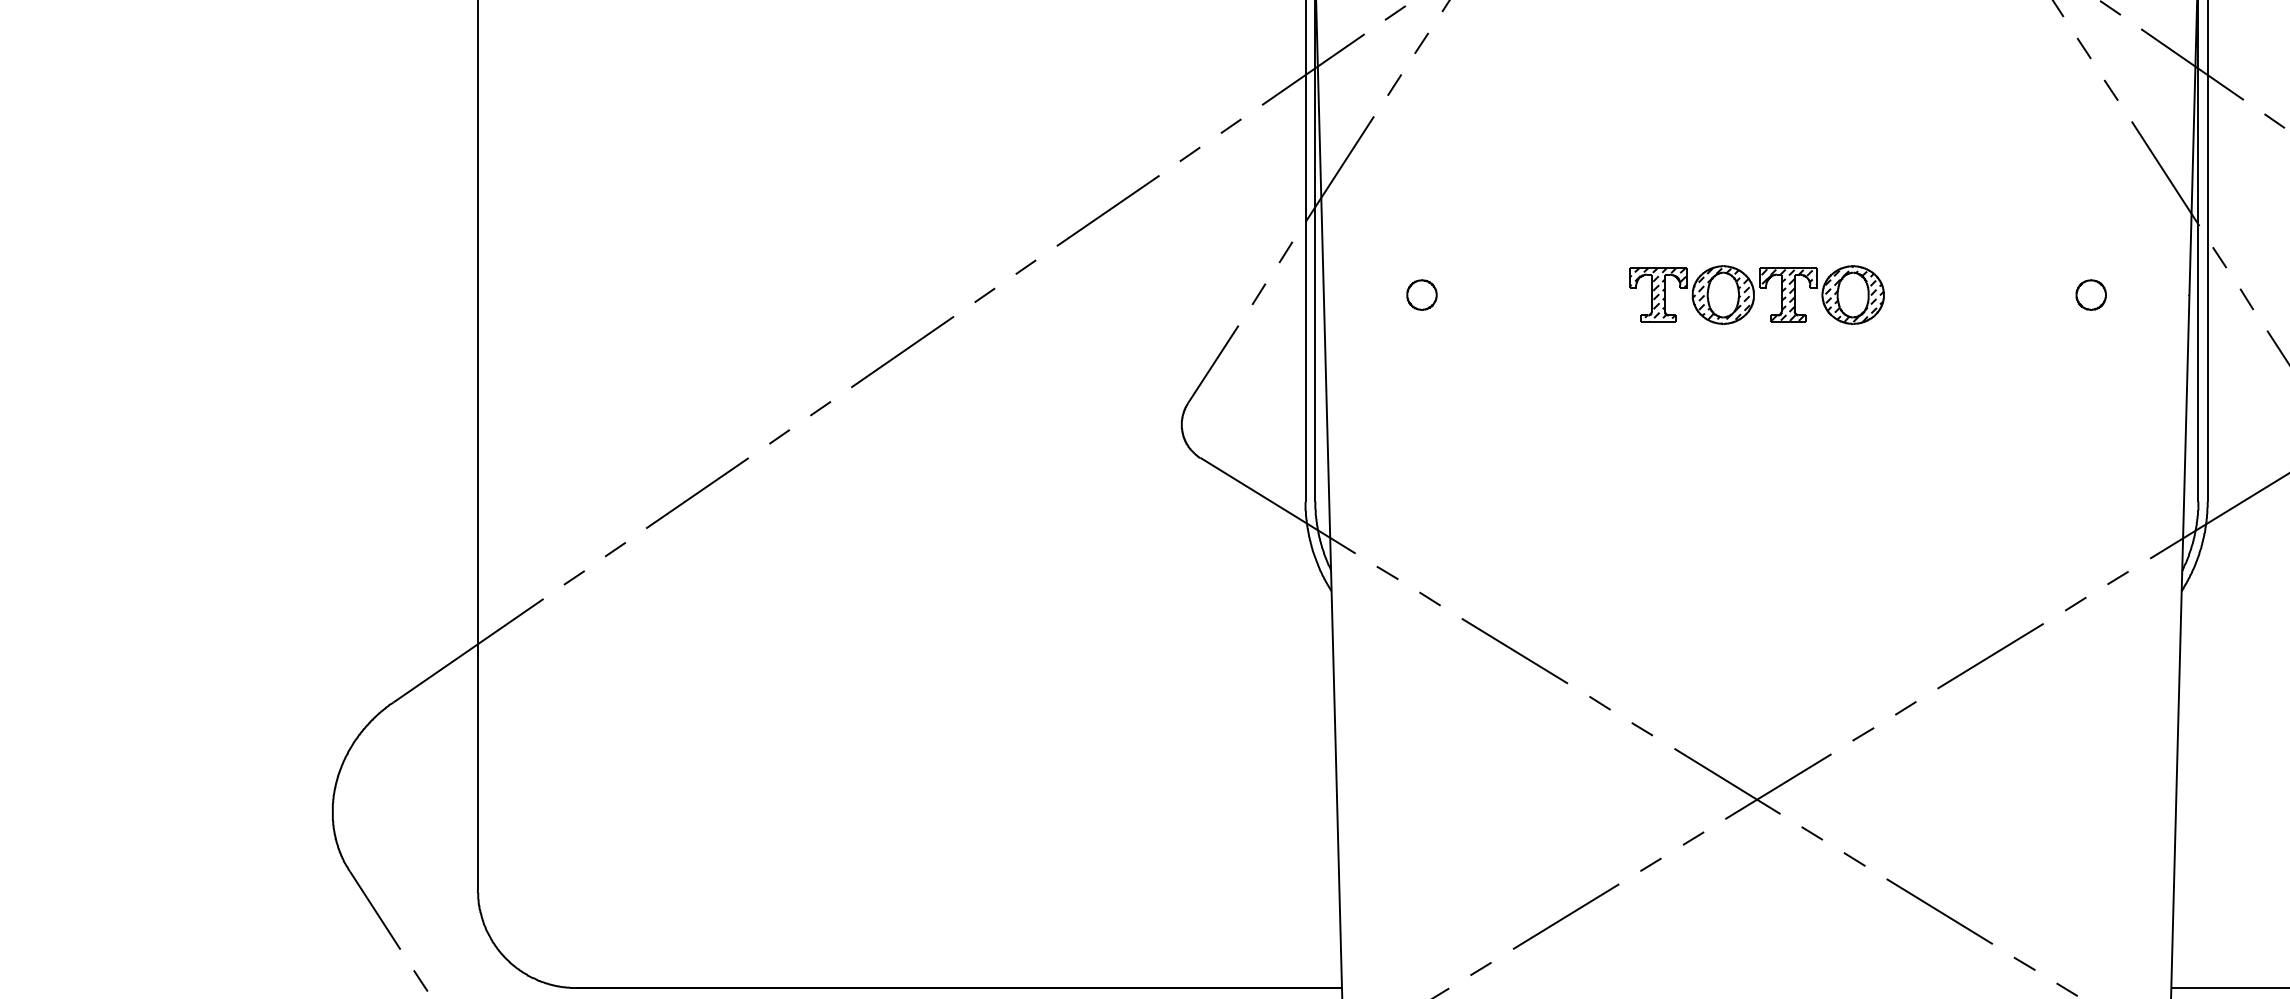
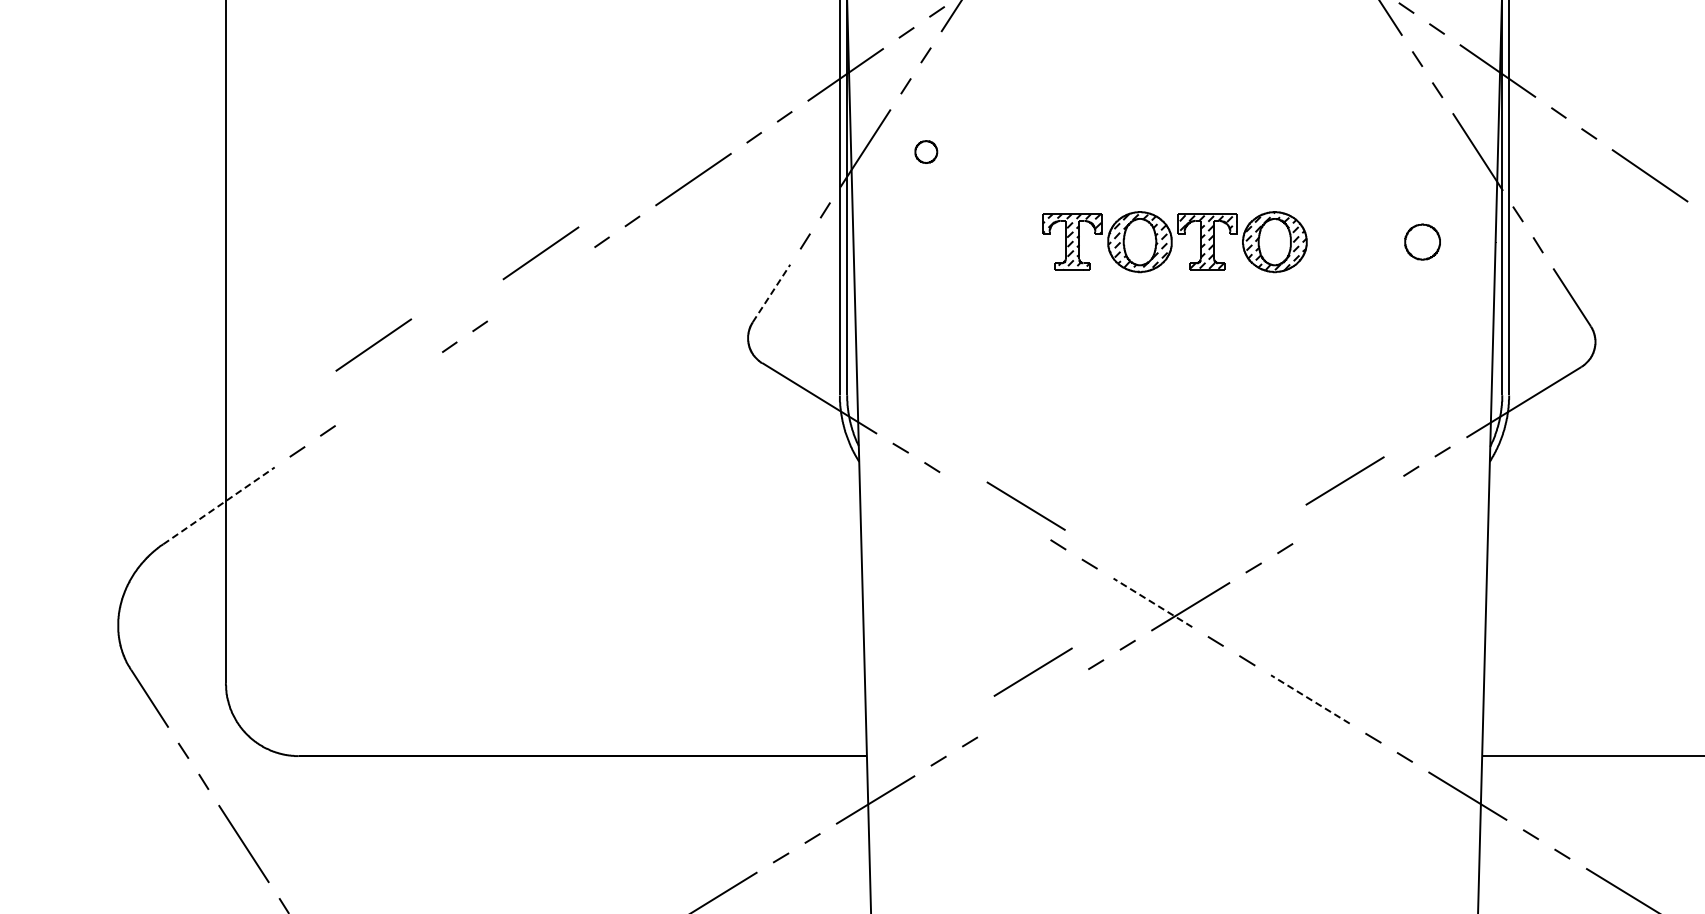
part: (1422, 294) -> (926, 151), moved
part: (1756, 294) -> (1174, 241), size x1.4
part: (2090, 294) -> (1422, 241), size x1.6
line: (901, 352) -> (540, 253), moved
line: (1213, 364) -> (771, 293), solid -> dashed
line: (697, 492) -> (373, 344), moved
line: (469, 650) -> (219, 505), solid -> dashed
line: (1513, 650) -> (1025, 505), moved
line: (1989, 655) -> (1344, 480), moved
line: (1726, 780) -> (1152, 602), solid -> dashed
line: (1938, 911) -> (1309, 699), solid -> dashed
line: (1565, 915) -> (1032, 671), moved

